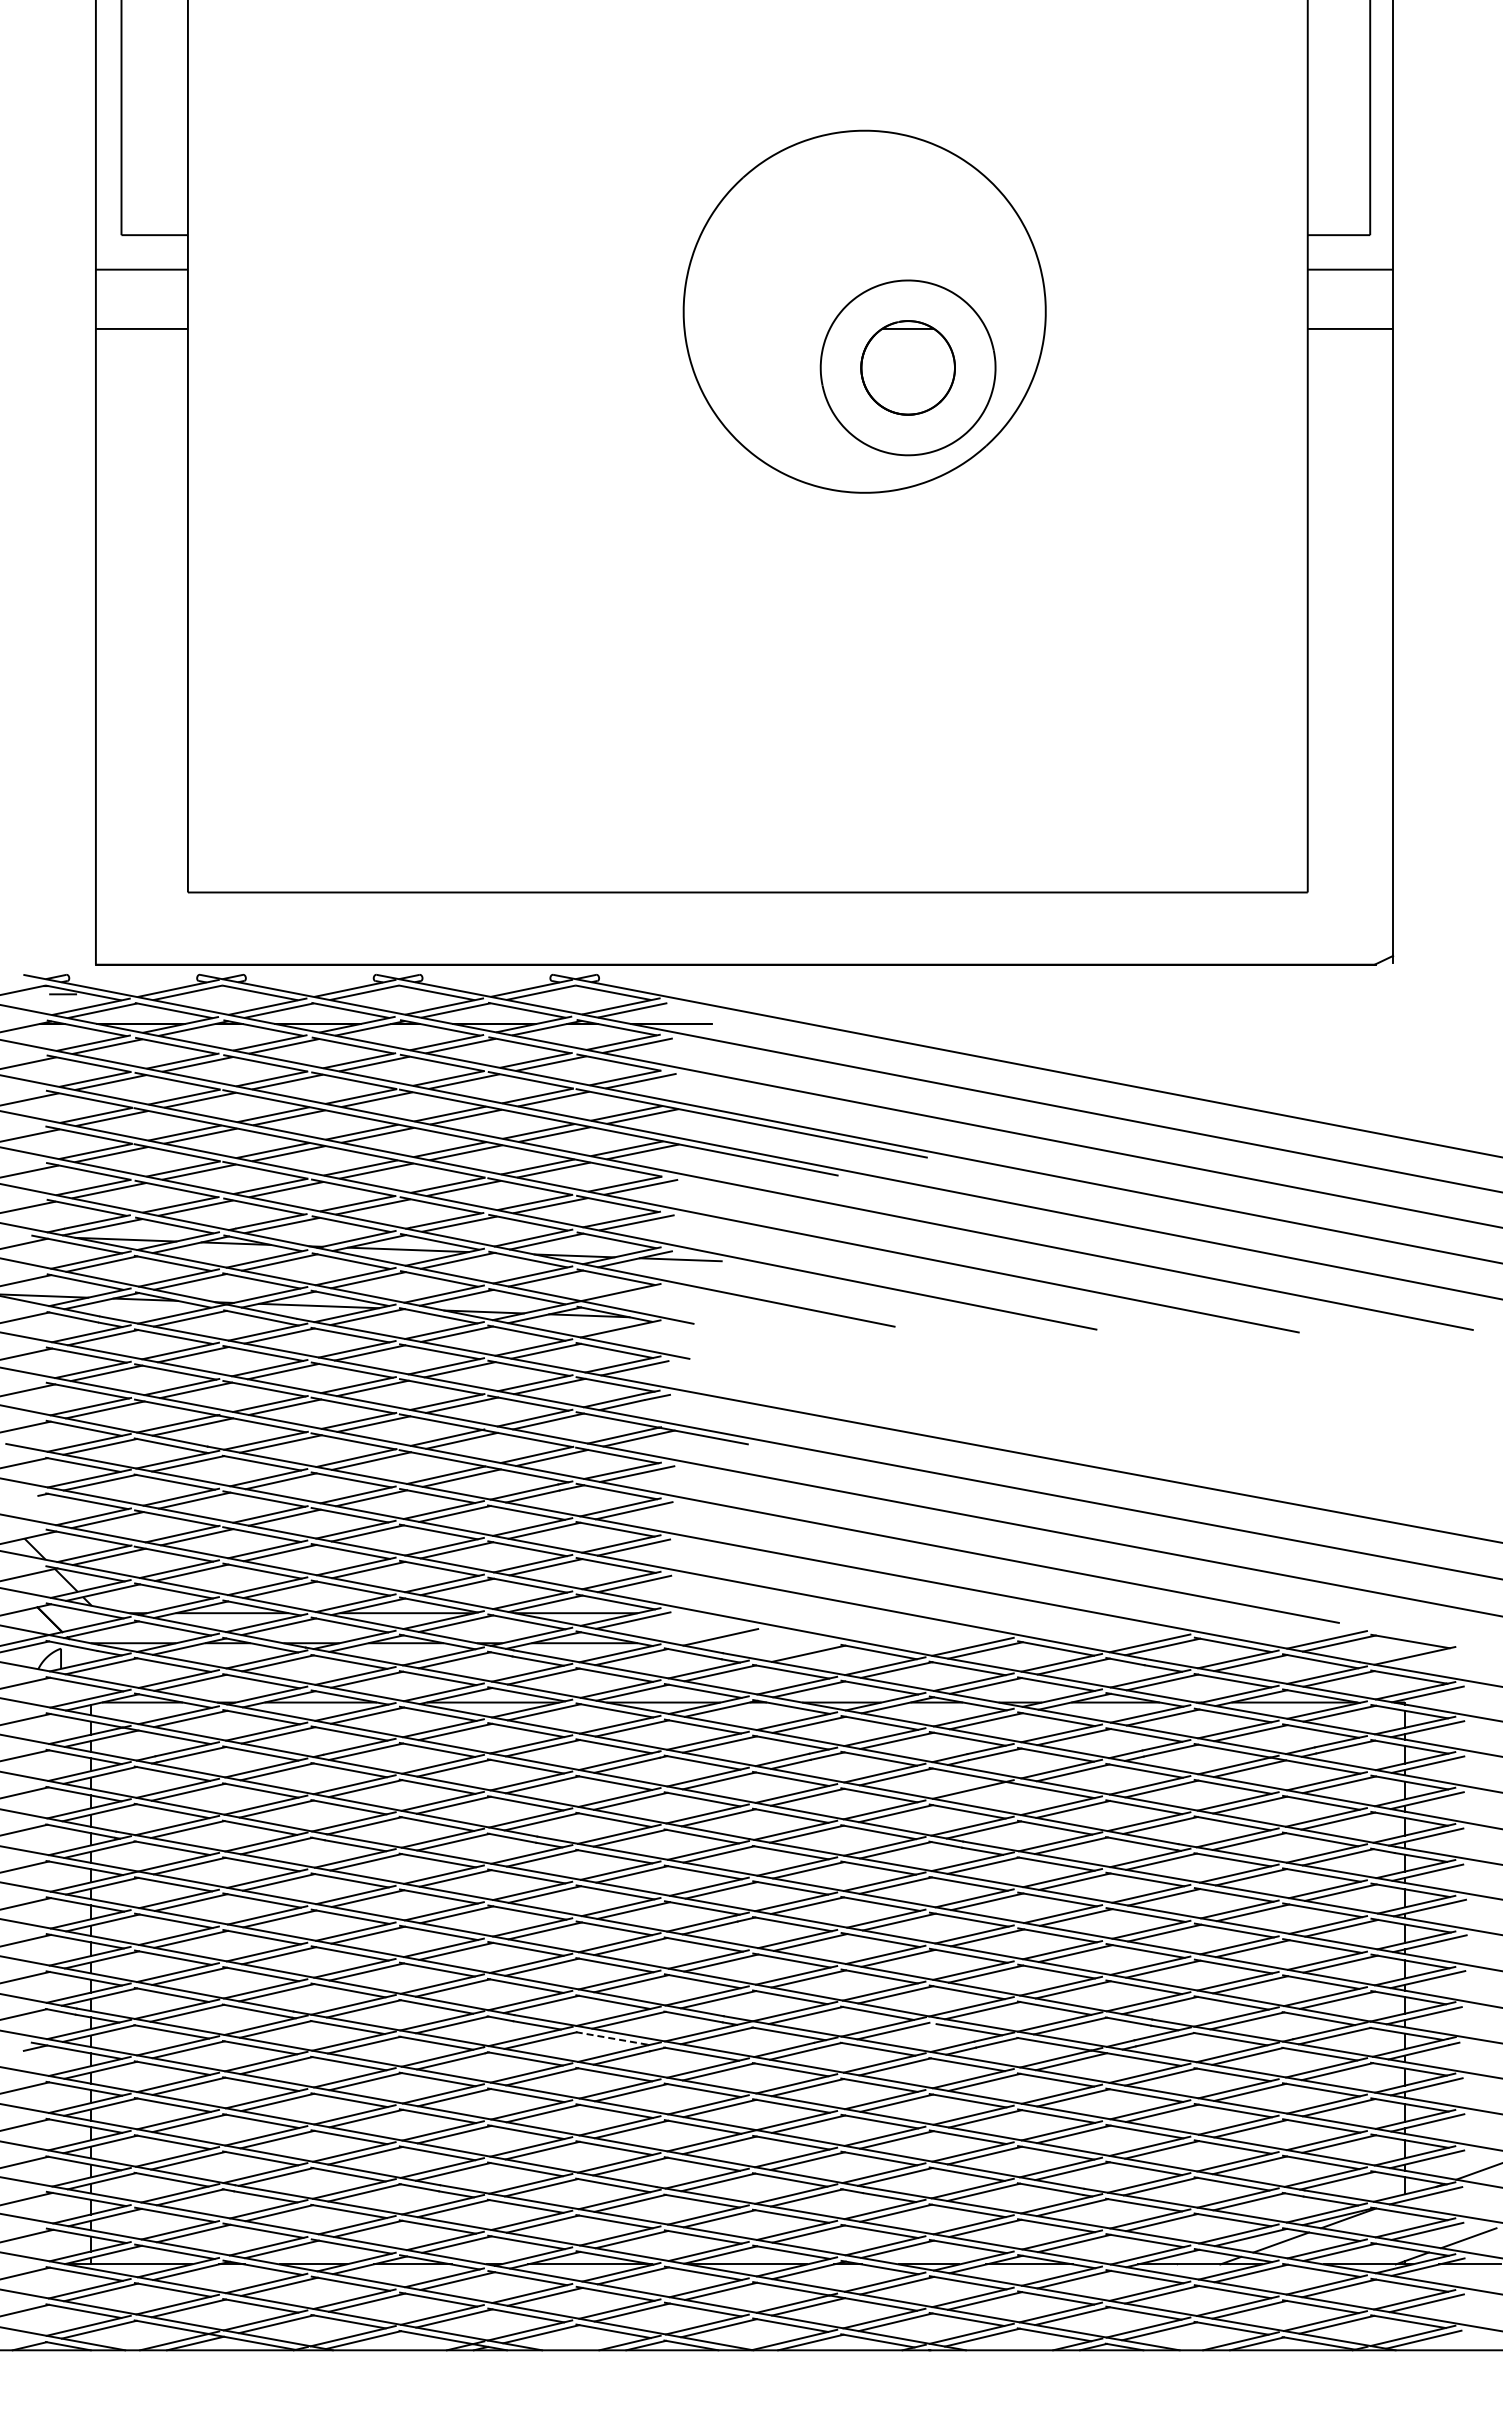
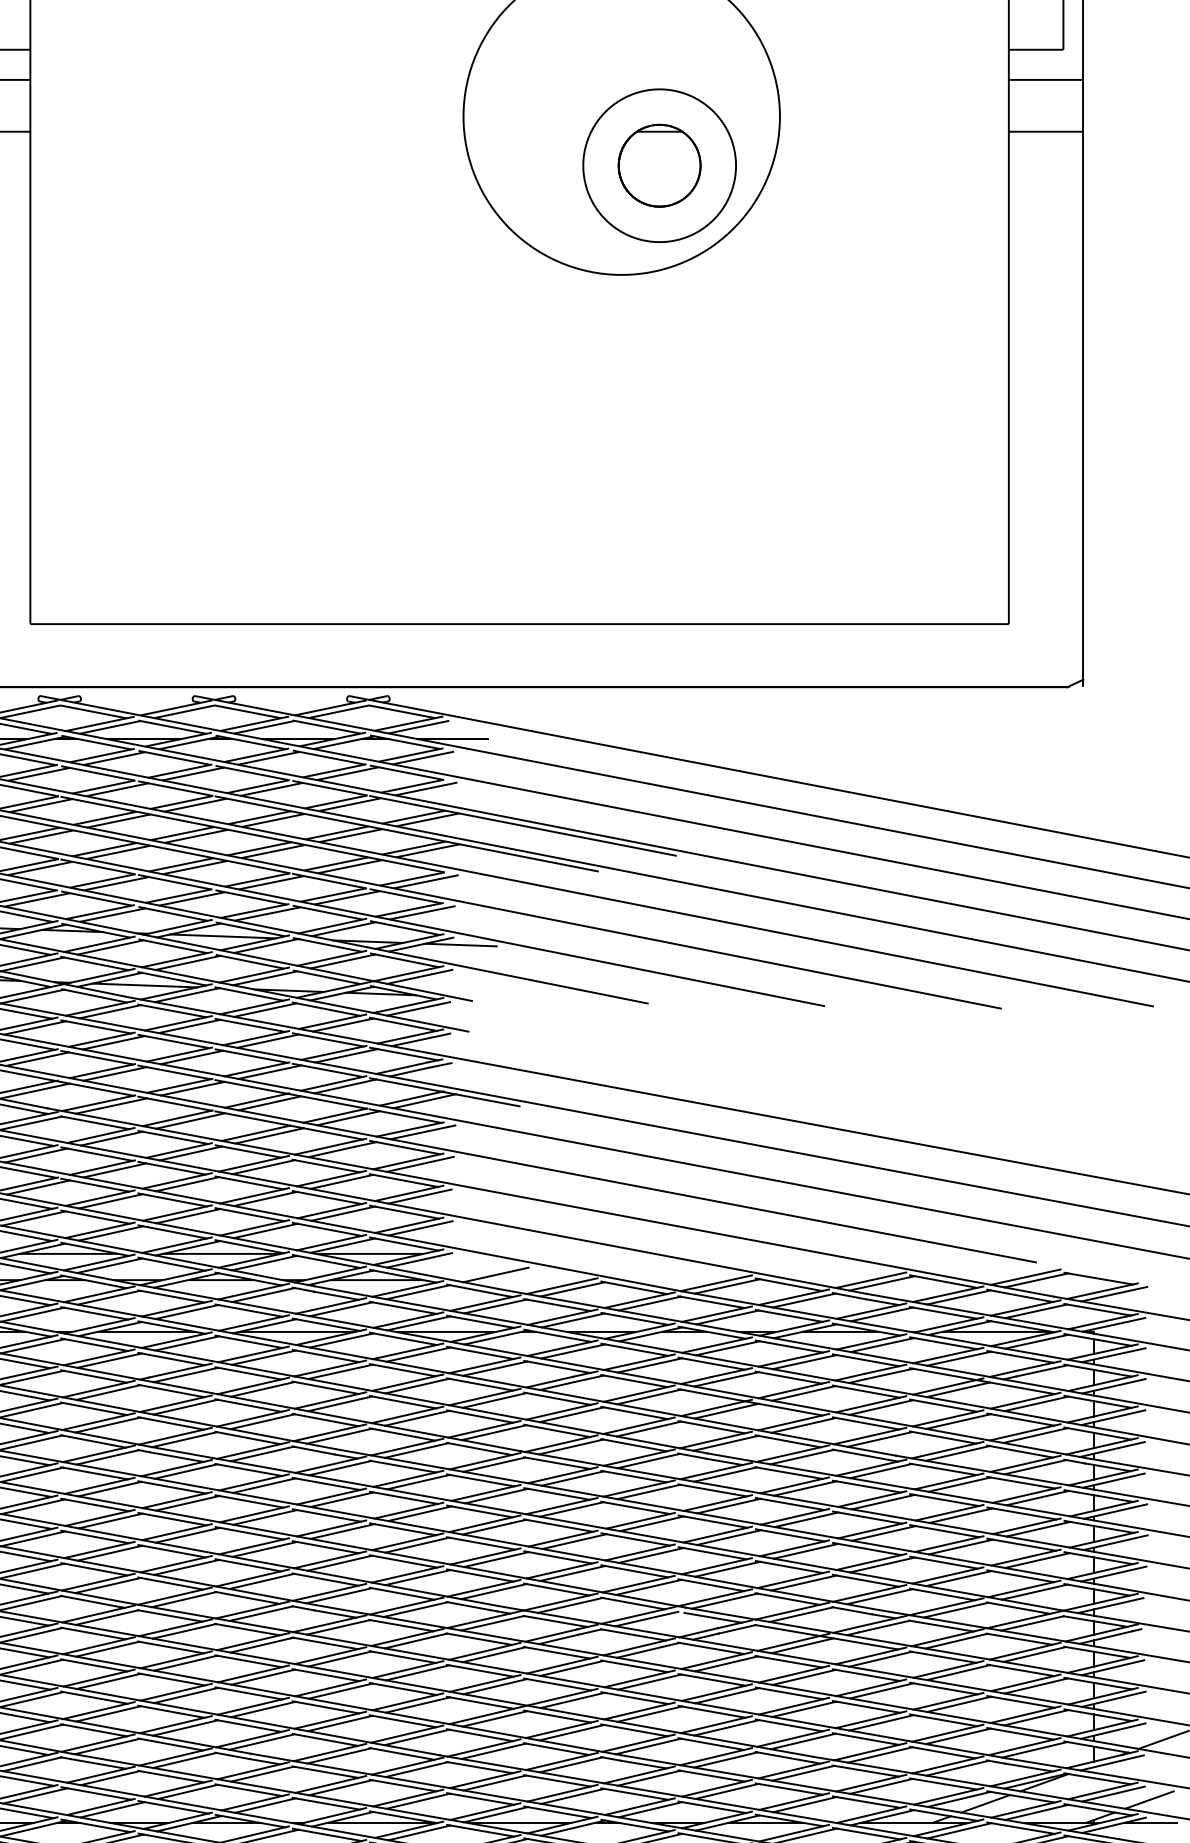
line: (633, 1296) -> (419, 977), added
line: (632, 1332) -> (418, 1008), added
line: (796, 1650) -> (562, 1286), added
line: (1428, 1659) -> (1114, 1294), added
line: (984, 1792) -> (726, 1410), added
line: (613, 2038) -> (402, 1625), dashed -> solid

